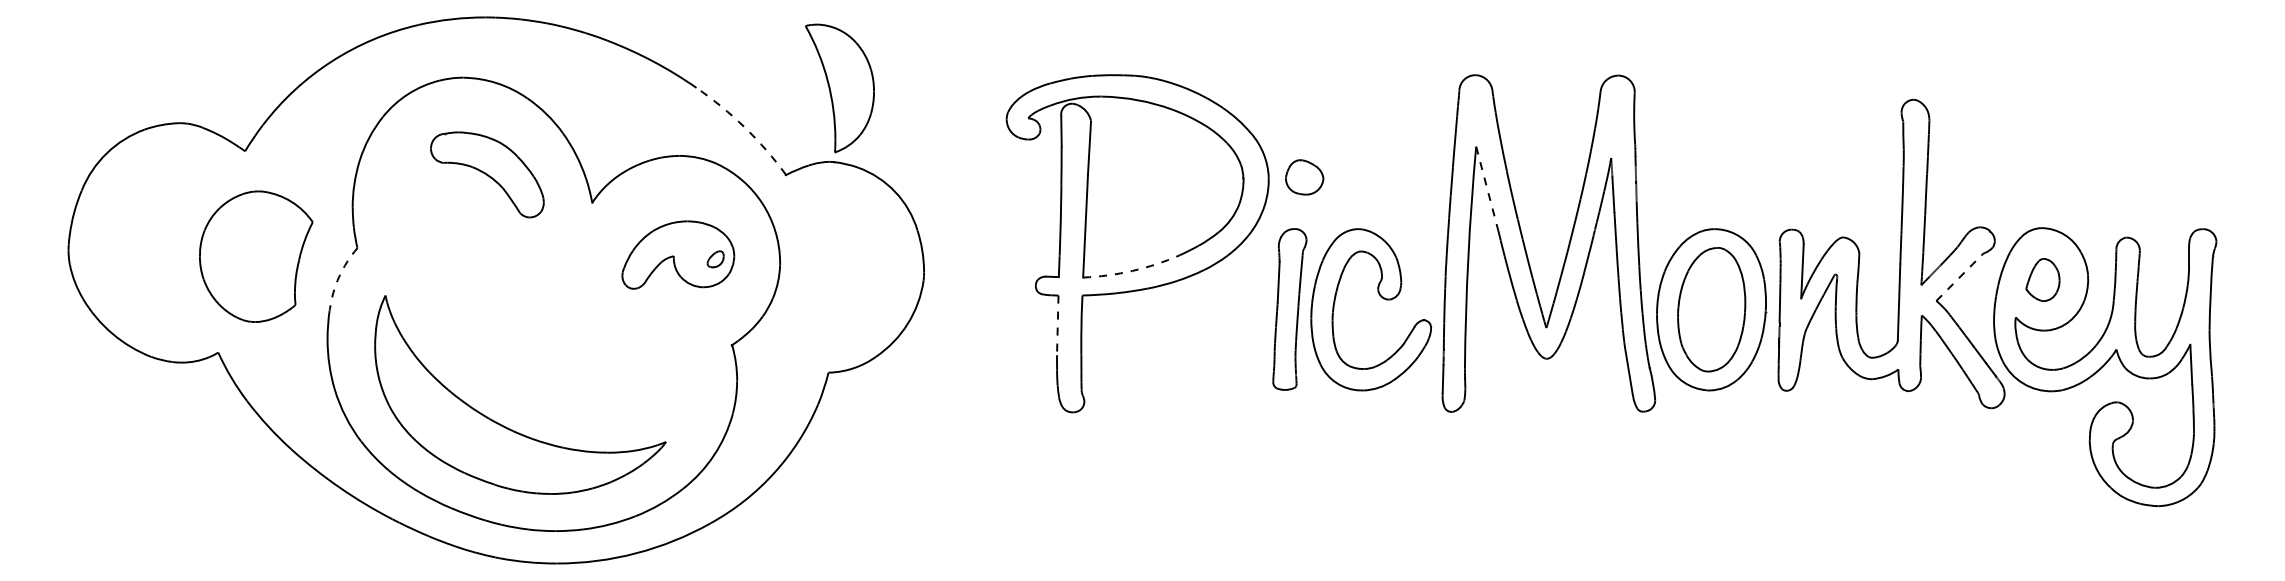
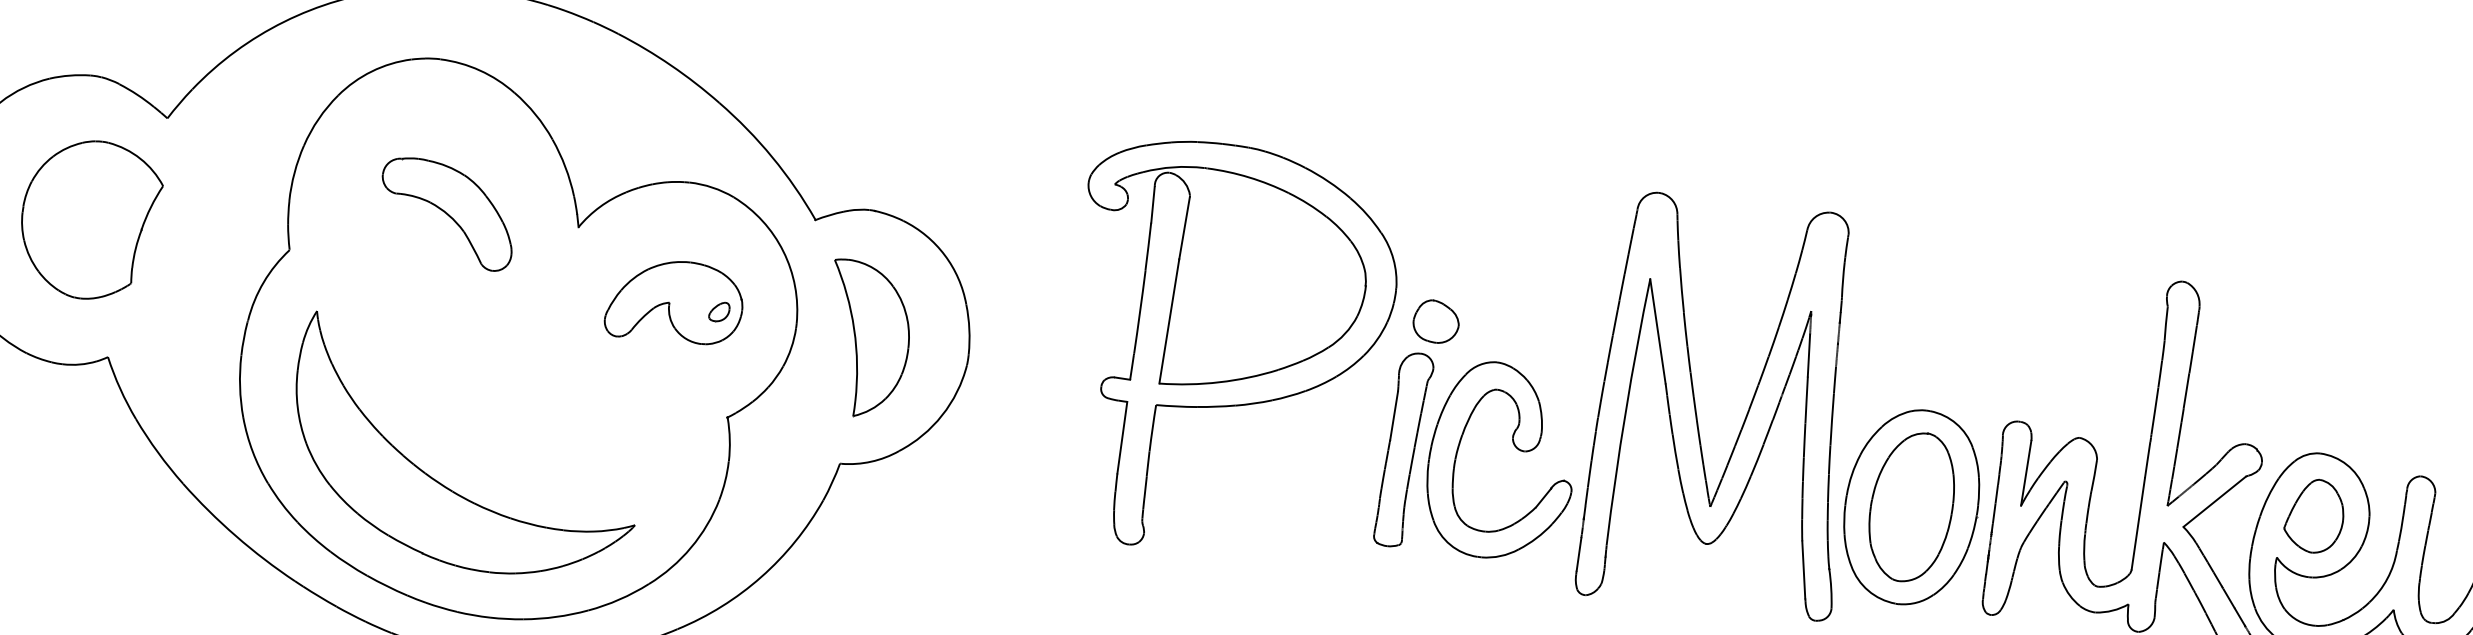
part: (839, 88) -> (867, 339), moved
arc: (744, 127) -> (771, 157), dashed -> solid
part: (487, 174) -> (447, 213), moved
part: (1304, 177) -> (1436, 321), moved
line: (1487, 188) -> (1658, 330), dashed -> solid
part: (256, 256) -> (90, 219), moved
arc: (1132, 270) -> (1219, 381), dashed -> solid
arc: (339, 276) -> (264, 281), dashed -> solid
line: (1960, 277) -> (2215, 501), dashed -> solid
part: (2042, 279) -> (2314, 515), size x1.43
line: (1057, 325) -> (1122, 437), dashed -> solid

